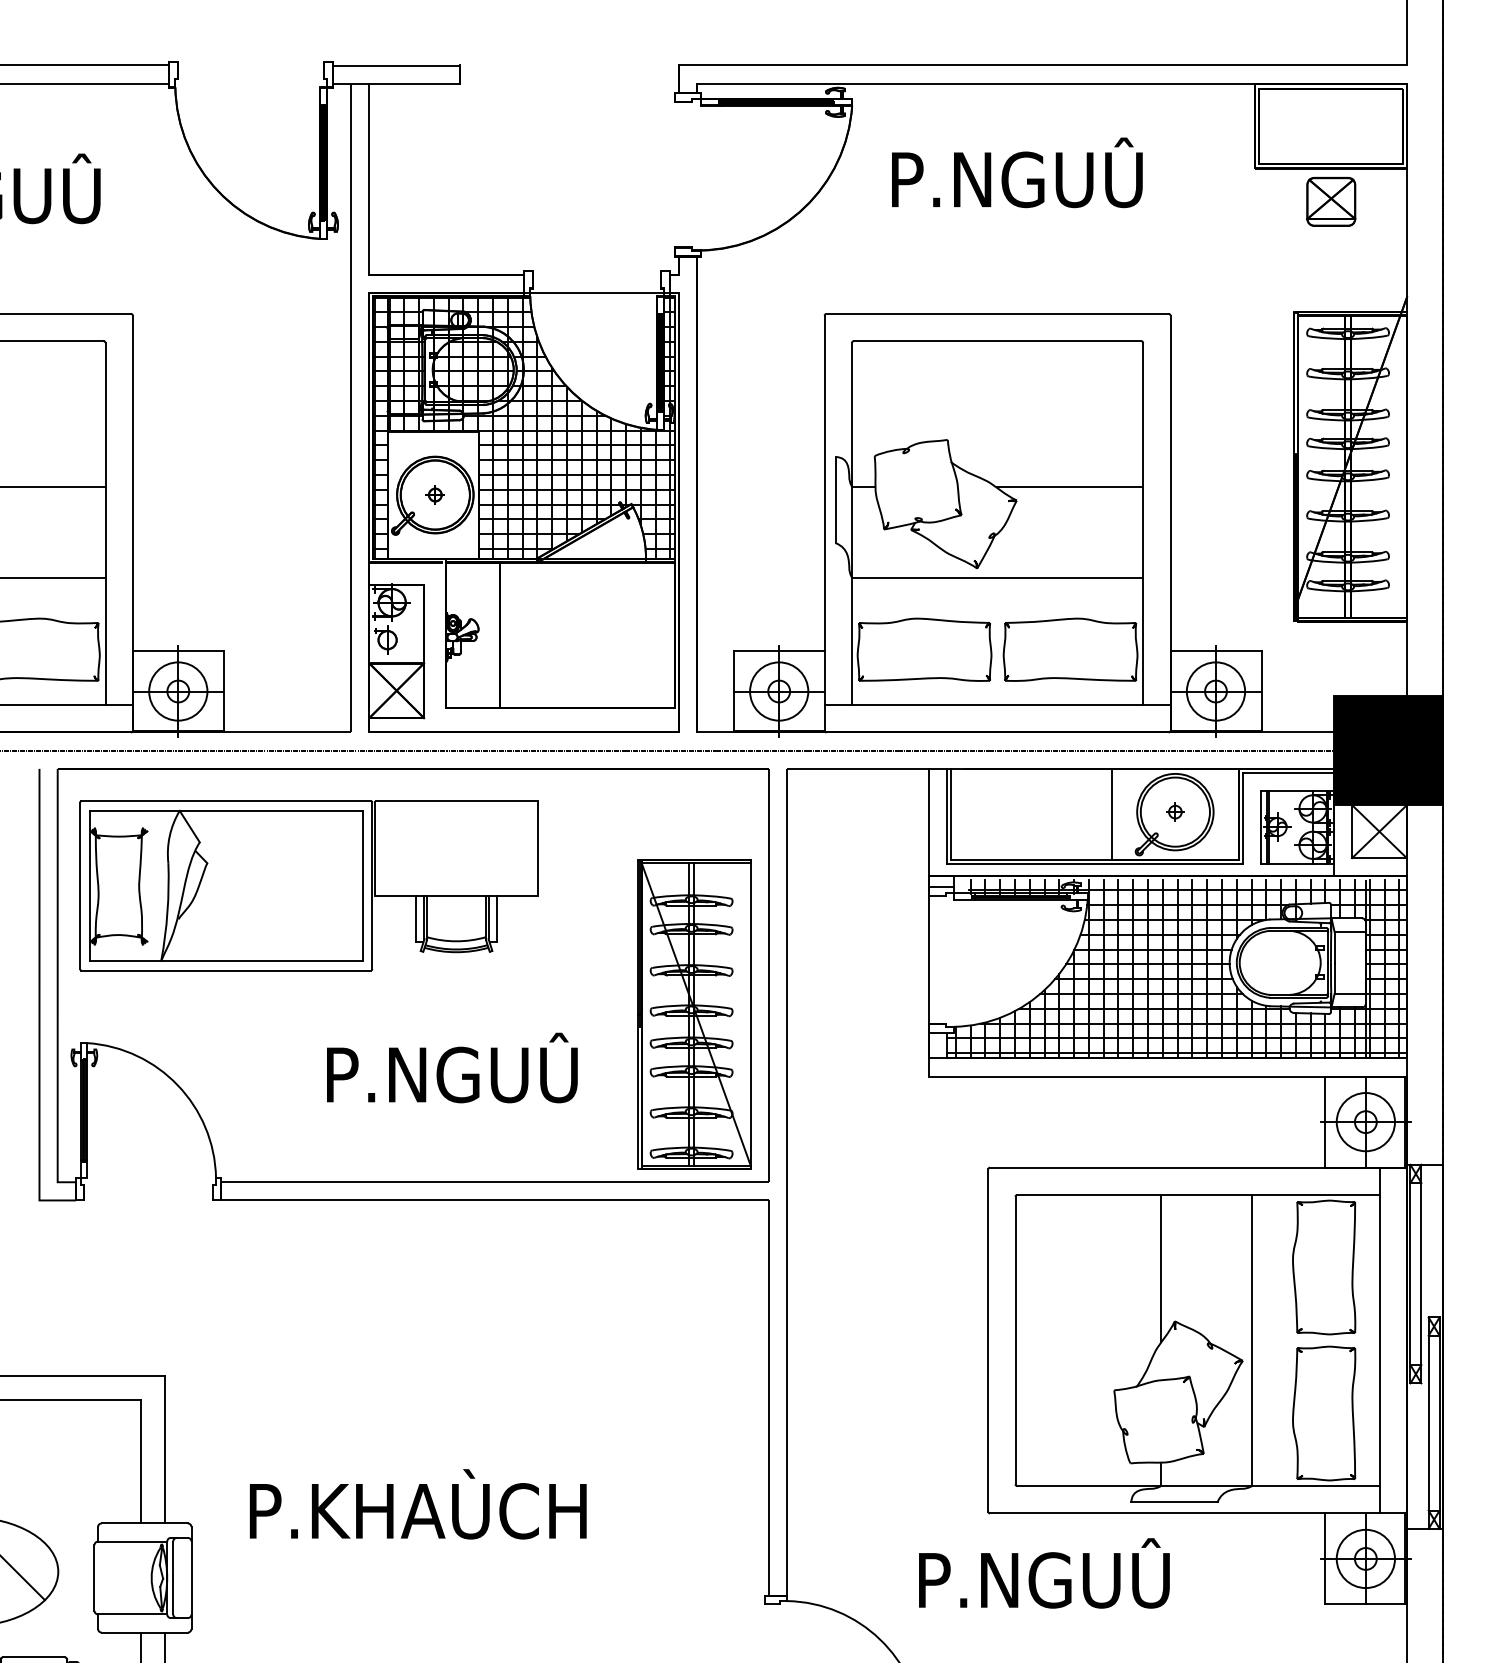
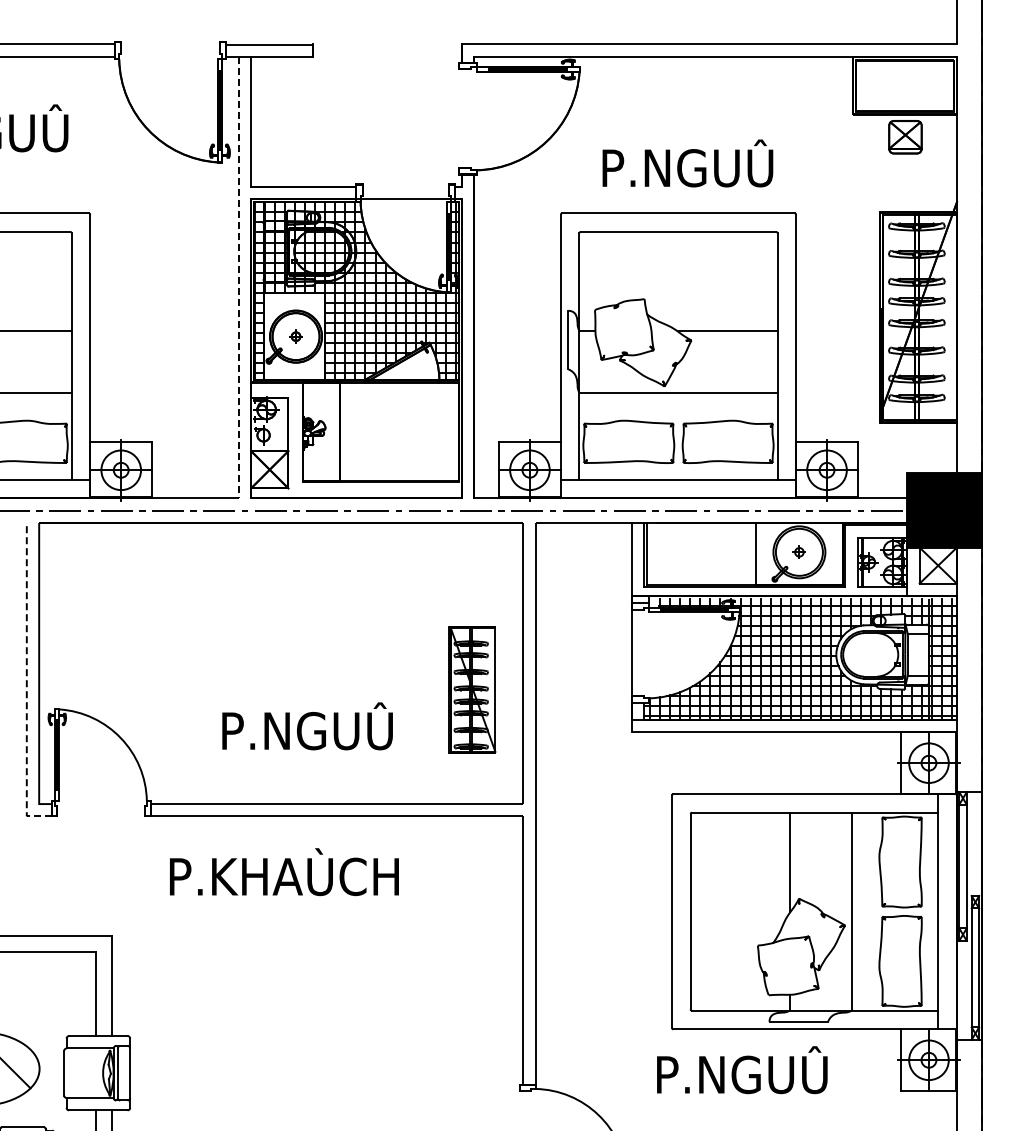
text: (1016, 172) -> (687, 163), moved
line: (350, 408) -> (238, 277), solid -> dashed
part: (308, 885) -> (209, 602), removed
line: (39, 1003) -> (26, 682), solid -> dashed
part: (694, 1013) -> (472, 689), size x0.6
text: (418, 1504) -> (284, 872), moved
text: (1044, 1573) -> (742, 1070), moved

